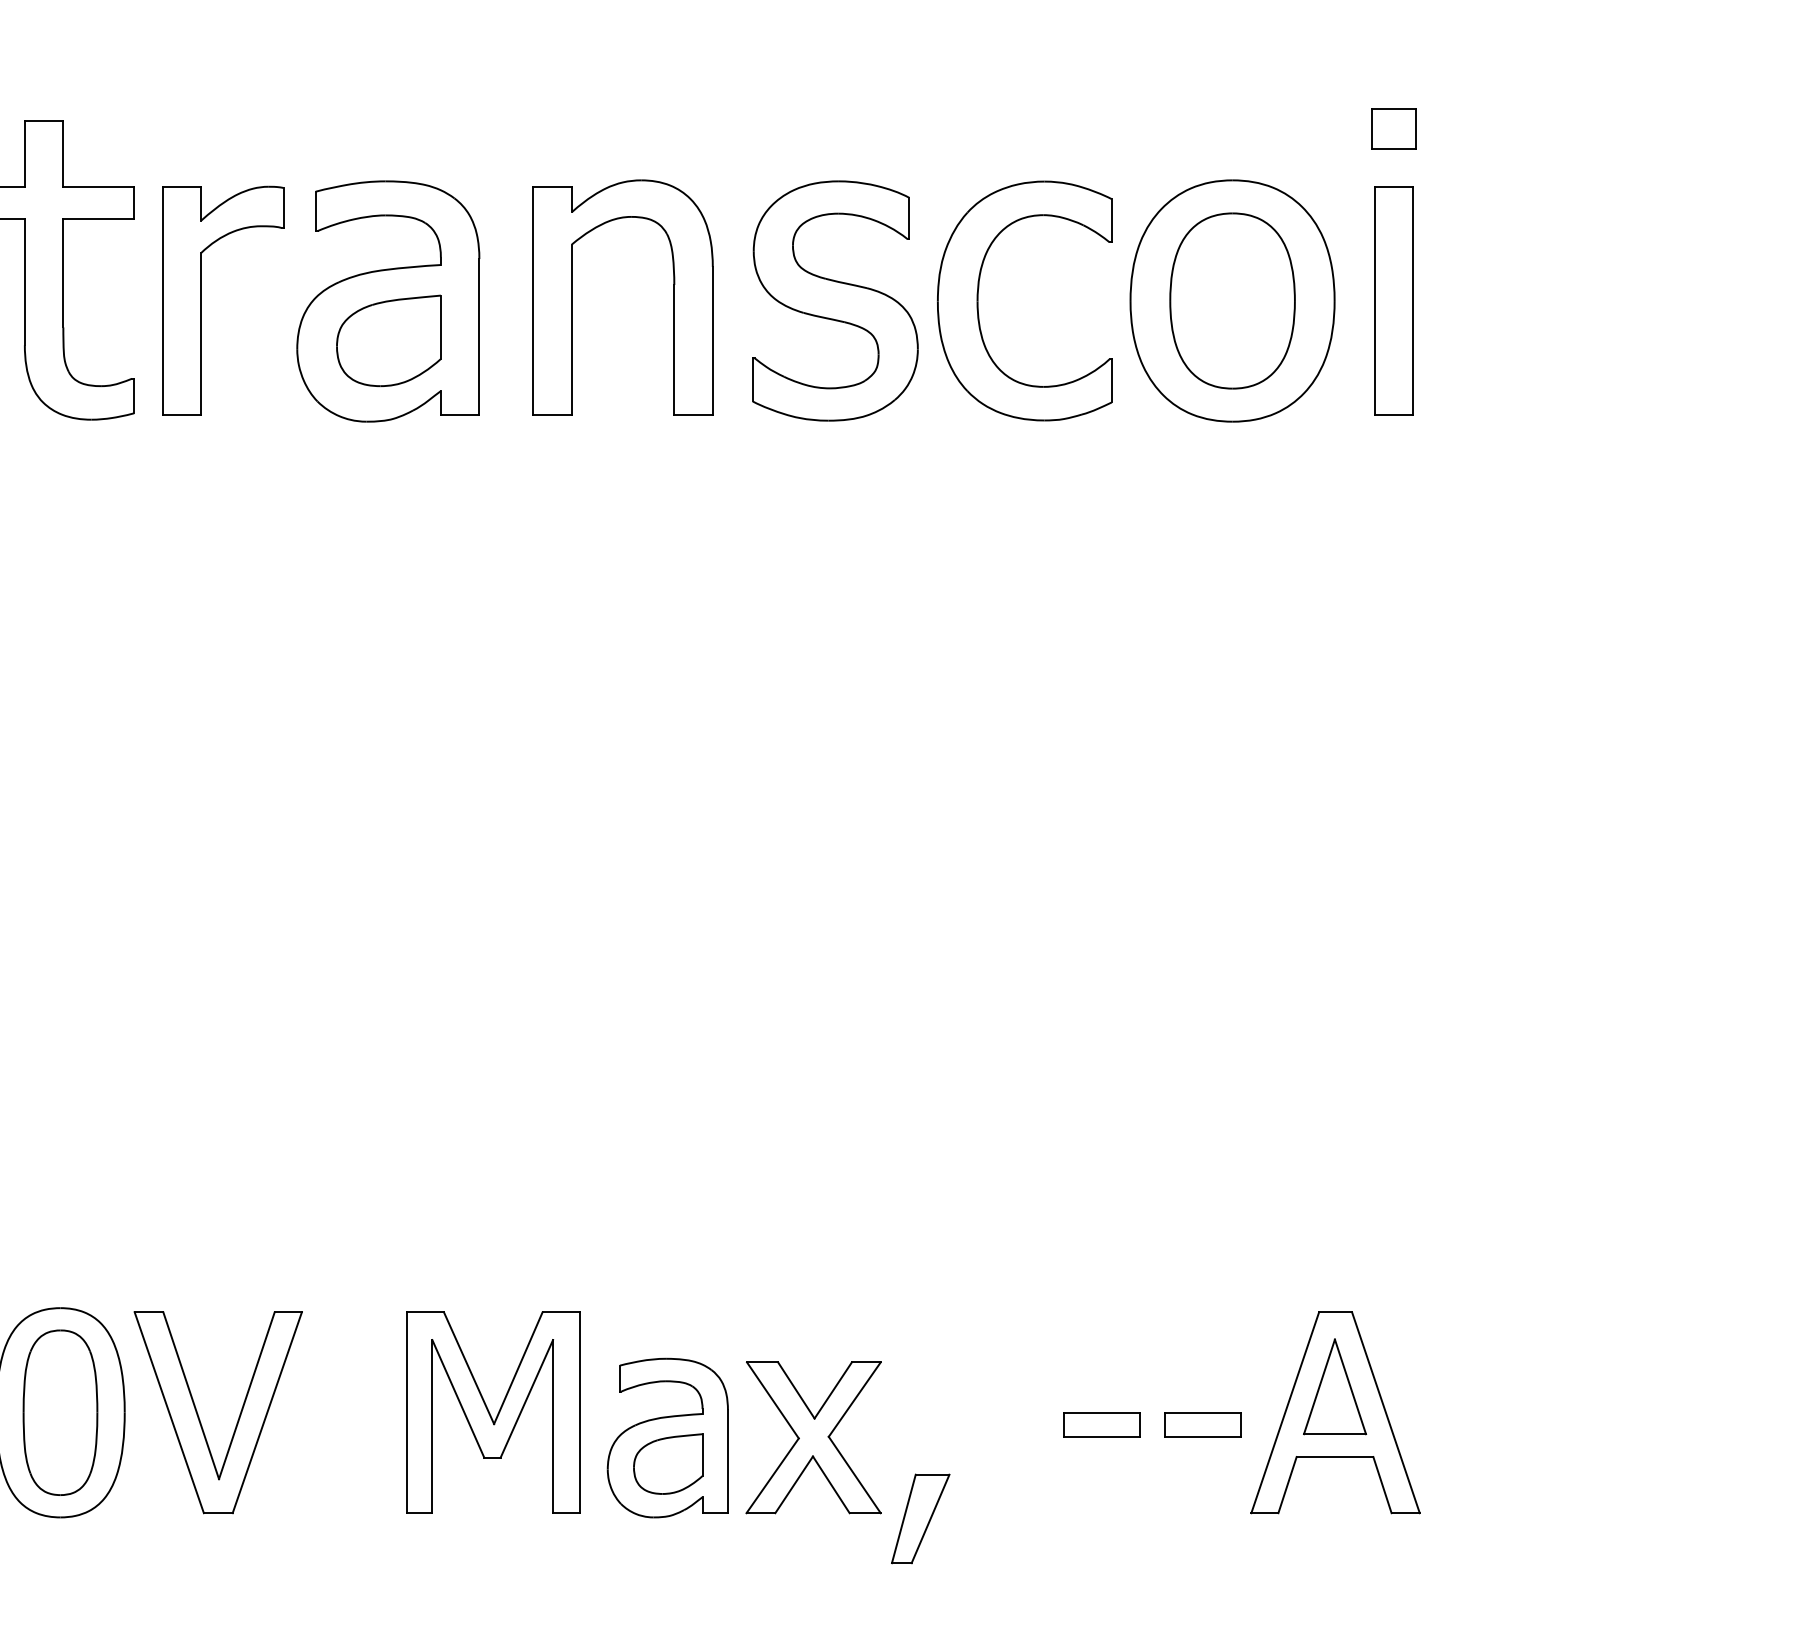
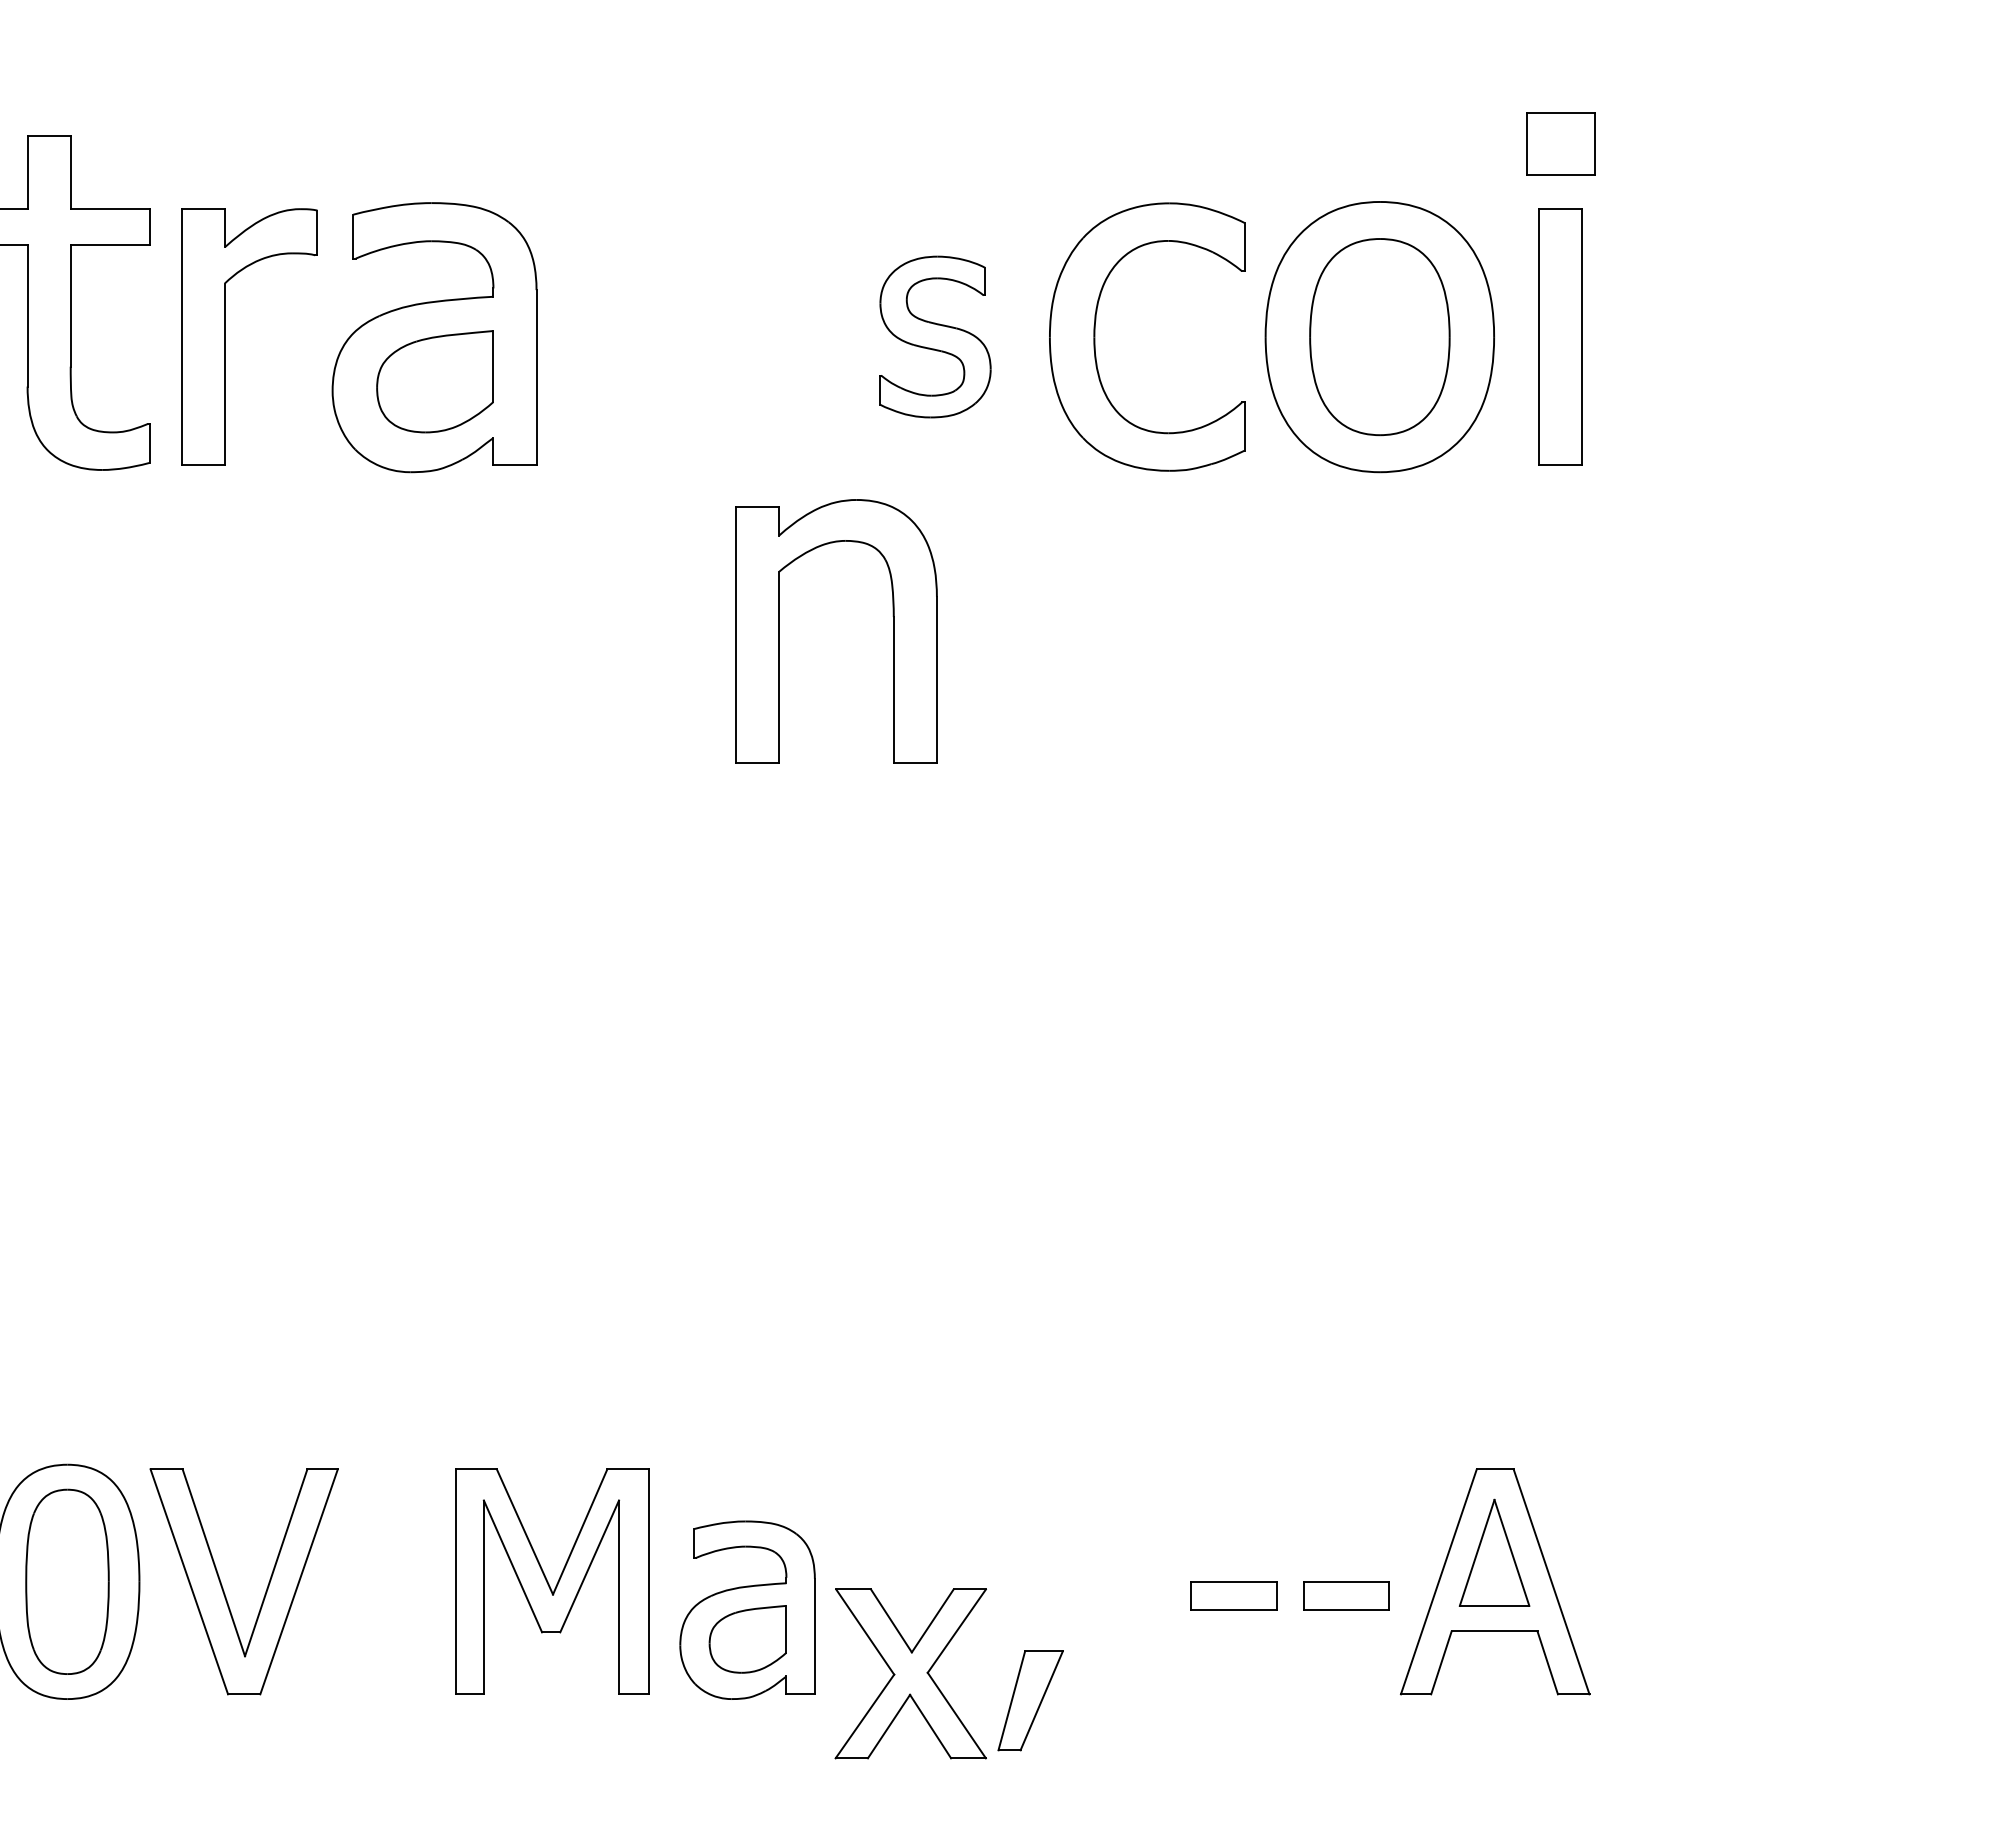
part: (1393, 129) -> (1560, 144), size x1.4
part: (572, 297) -> (779, 631), moved
part: (835, 300) -> (935, 336), size x0.6
part: (813, 1437) -> (910, 1673), moved

